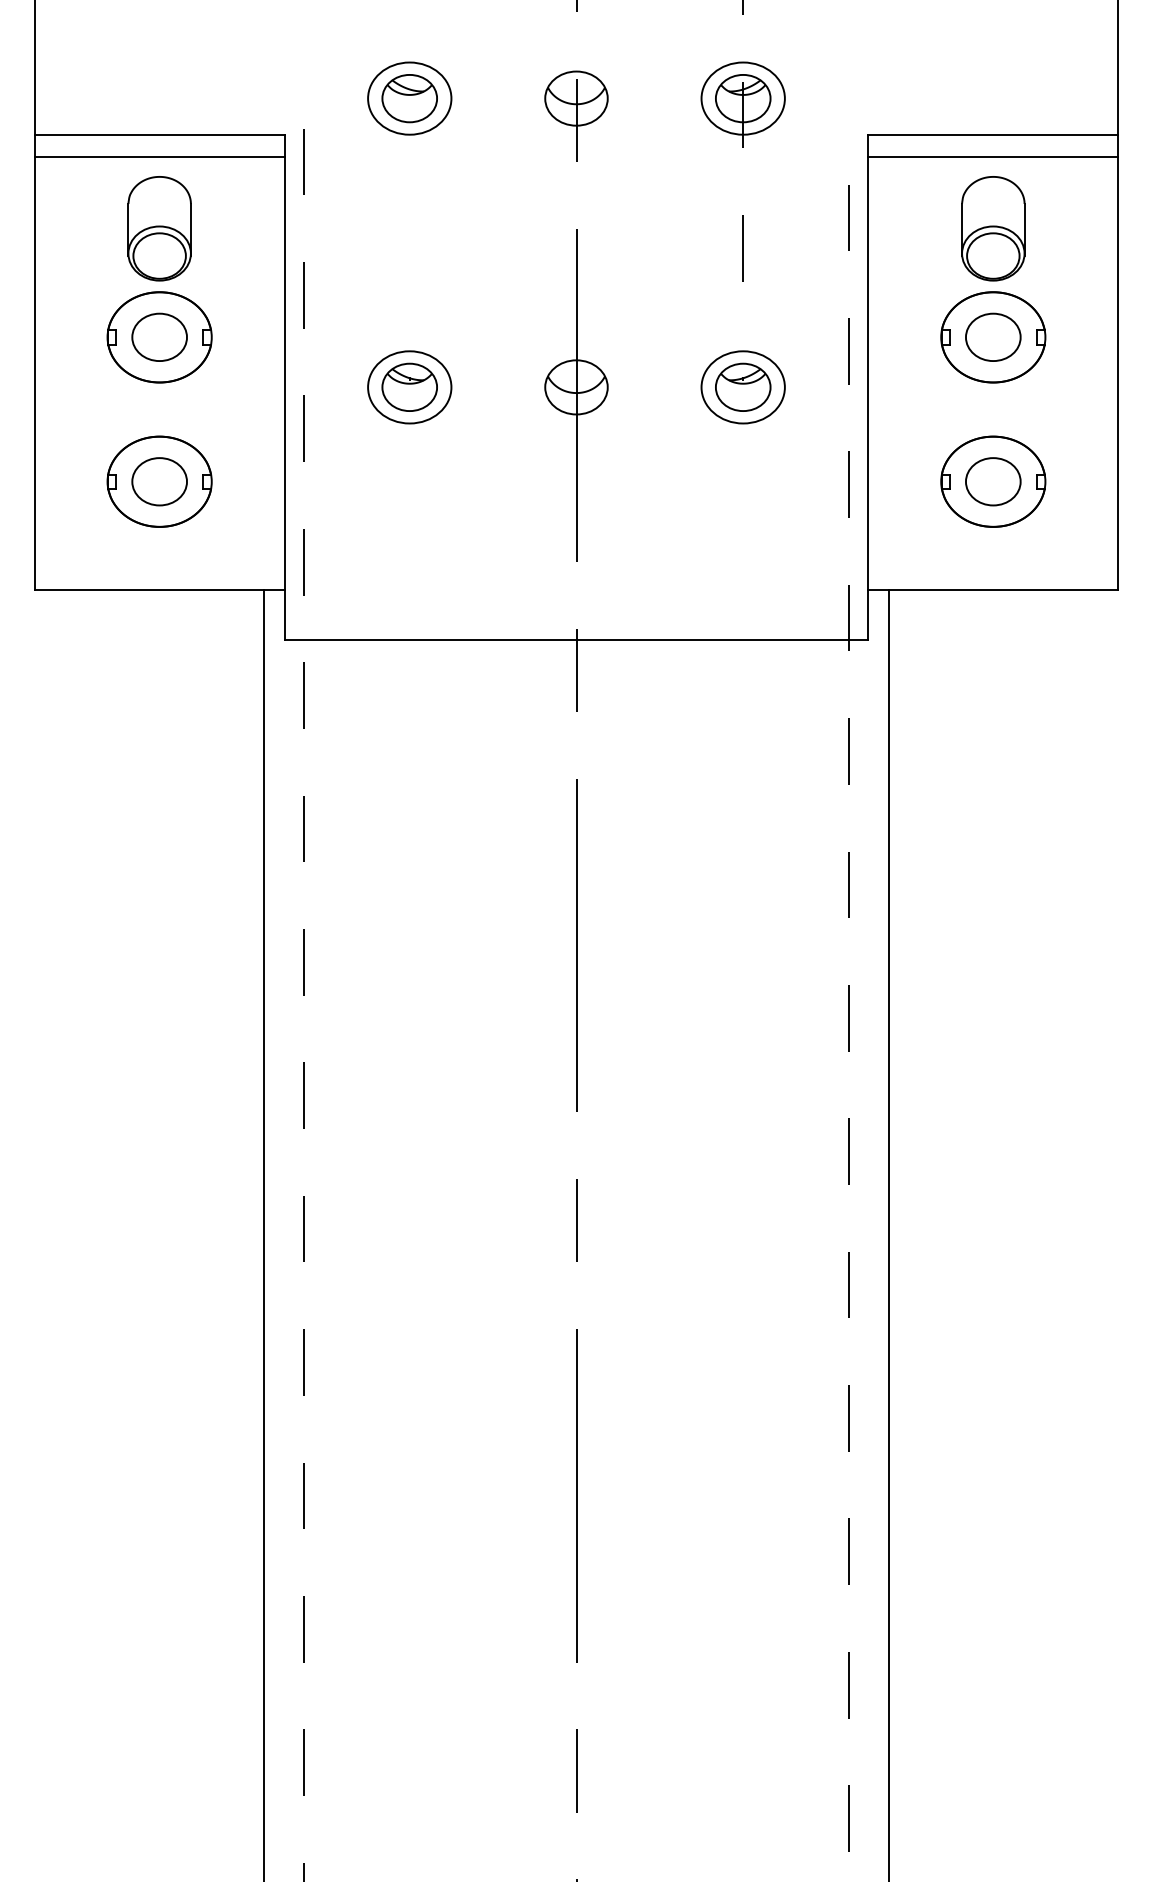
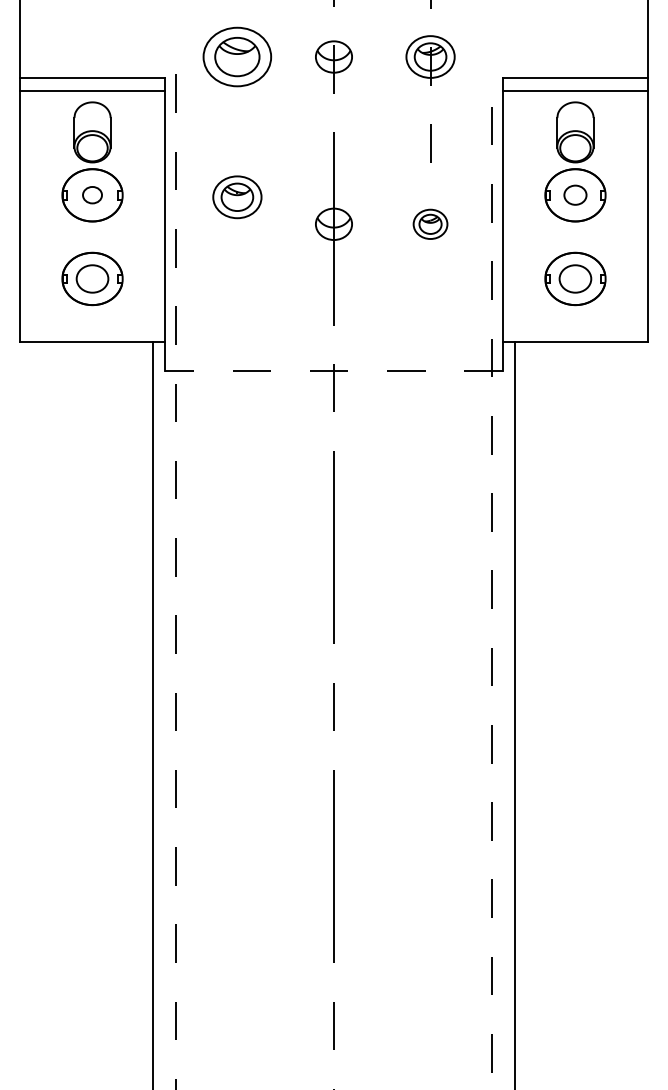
part: (409, 97) -> (237, 56), size x1.4
part: (159, 335) -> (92, 194), size x0.6
part: (993, 335) -> (575, 194), size x0.7
part: (409, 387) -> (237, 197), moved
part: (743, 387) -> (430, 224), size x0.7
line: (575, 639) -> (333, 370), solid -> dashed

